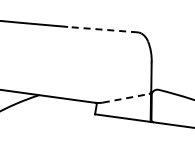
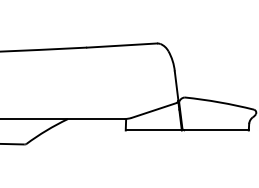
line: (102, 29) -> (121, 45), dashed -> solid
line: (126, 98) -> (154, 110), dashed -> solid

